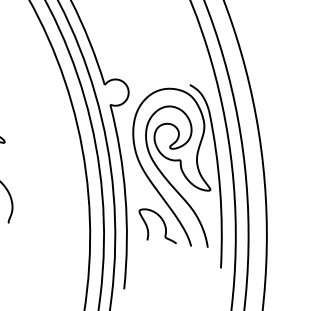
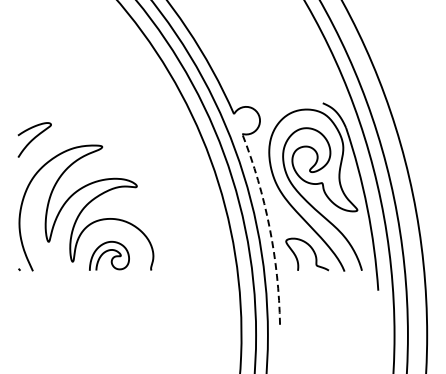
arc: (125, 196) -> (269, 227), solid -> dashed

